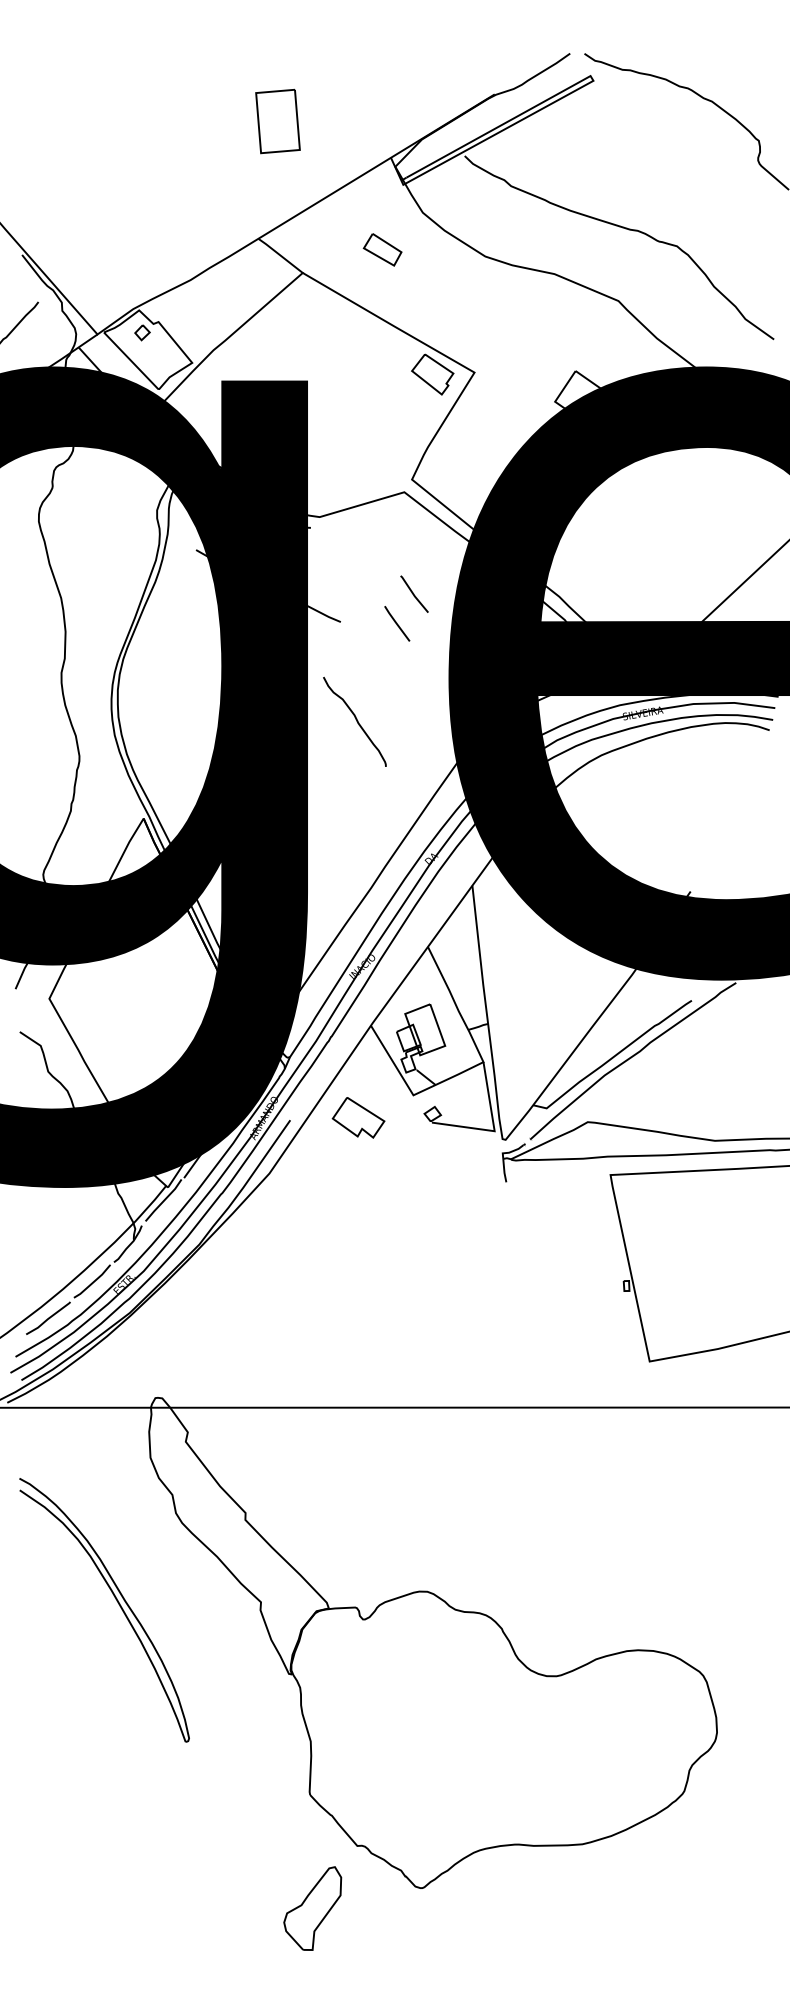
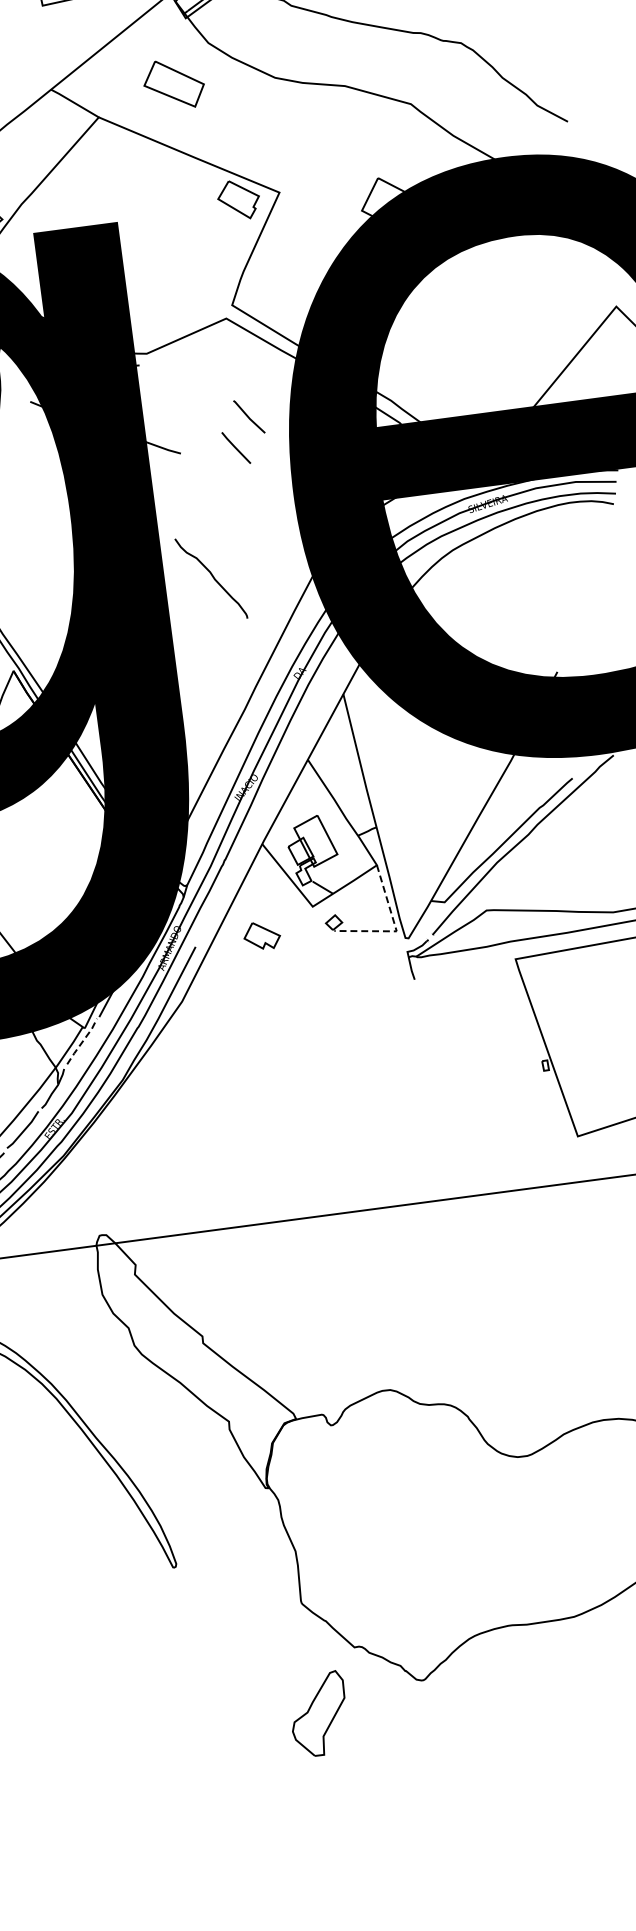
part: (382, 249) -> (173, 84), size x1.6
curve: (356, 721) -> (212, 578), moved
part: (358, 1117) -> (261, 935), size x0.7
line: (494, 1129) -> (396, 929), solid -> dashed
line: (164, 1200) -> (83, 1041), solid -> dashed

